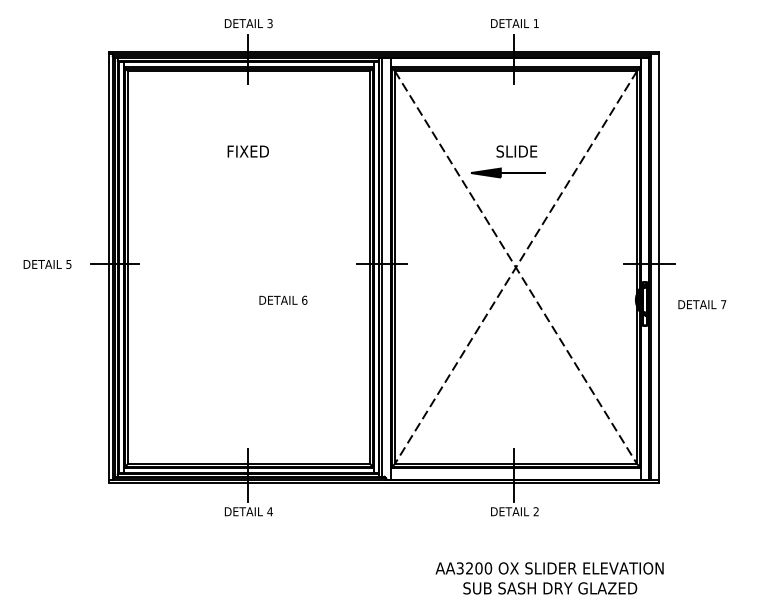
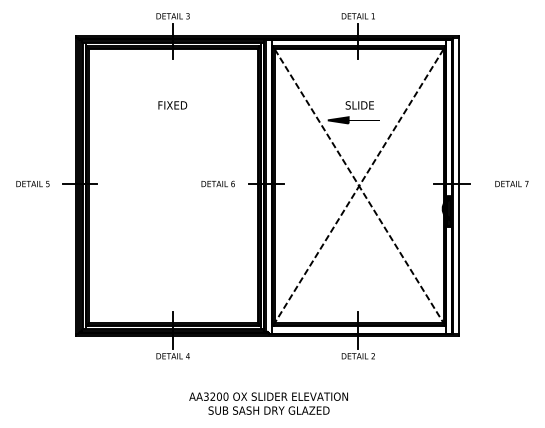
text: (282, 299) -> (217, 183), moved
text: (701, 305) -> (511, 184), moved
text: (549, 578) -> (268, 403), moved

